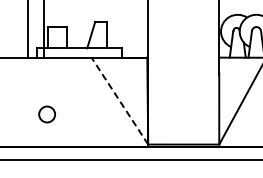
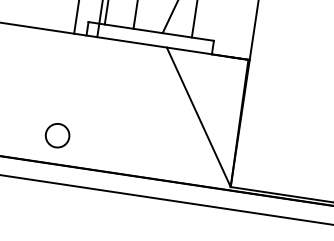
line: (119, 101) -> (198, 117), dashed -> solid
circle: (46, 114) -> (56, 135), moved

